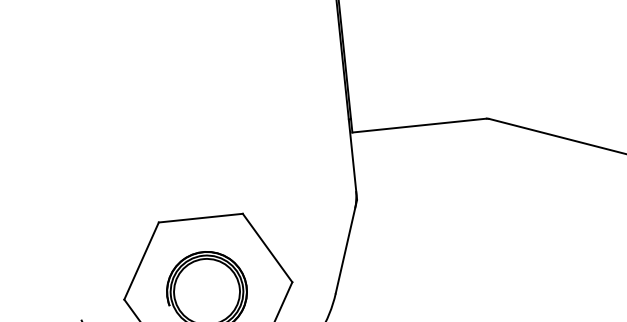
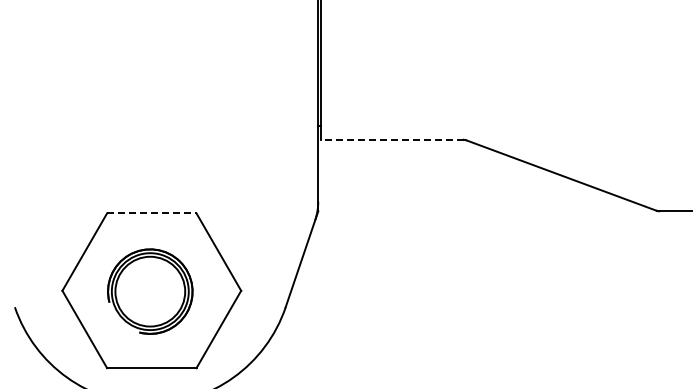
line: (418, 125) -> (391, 139), solid -> dashed
line: (200, 218) -> (151, 213), solid -> dashed

